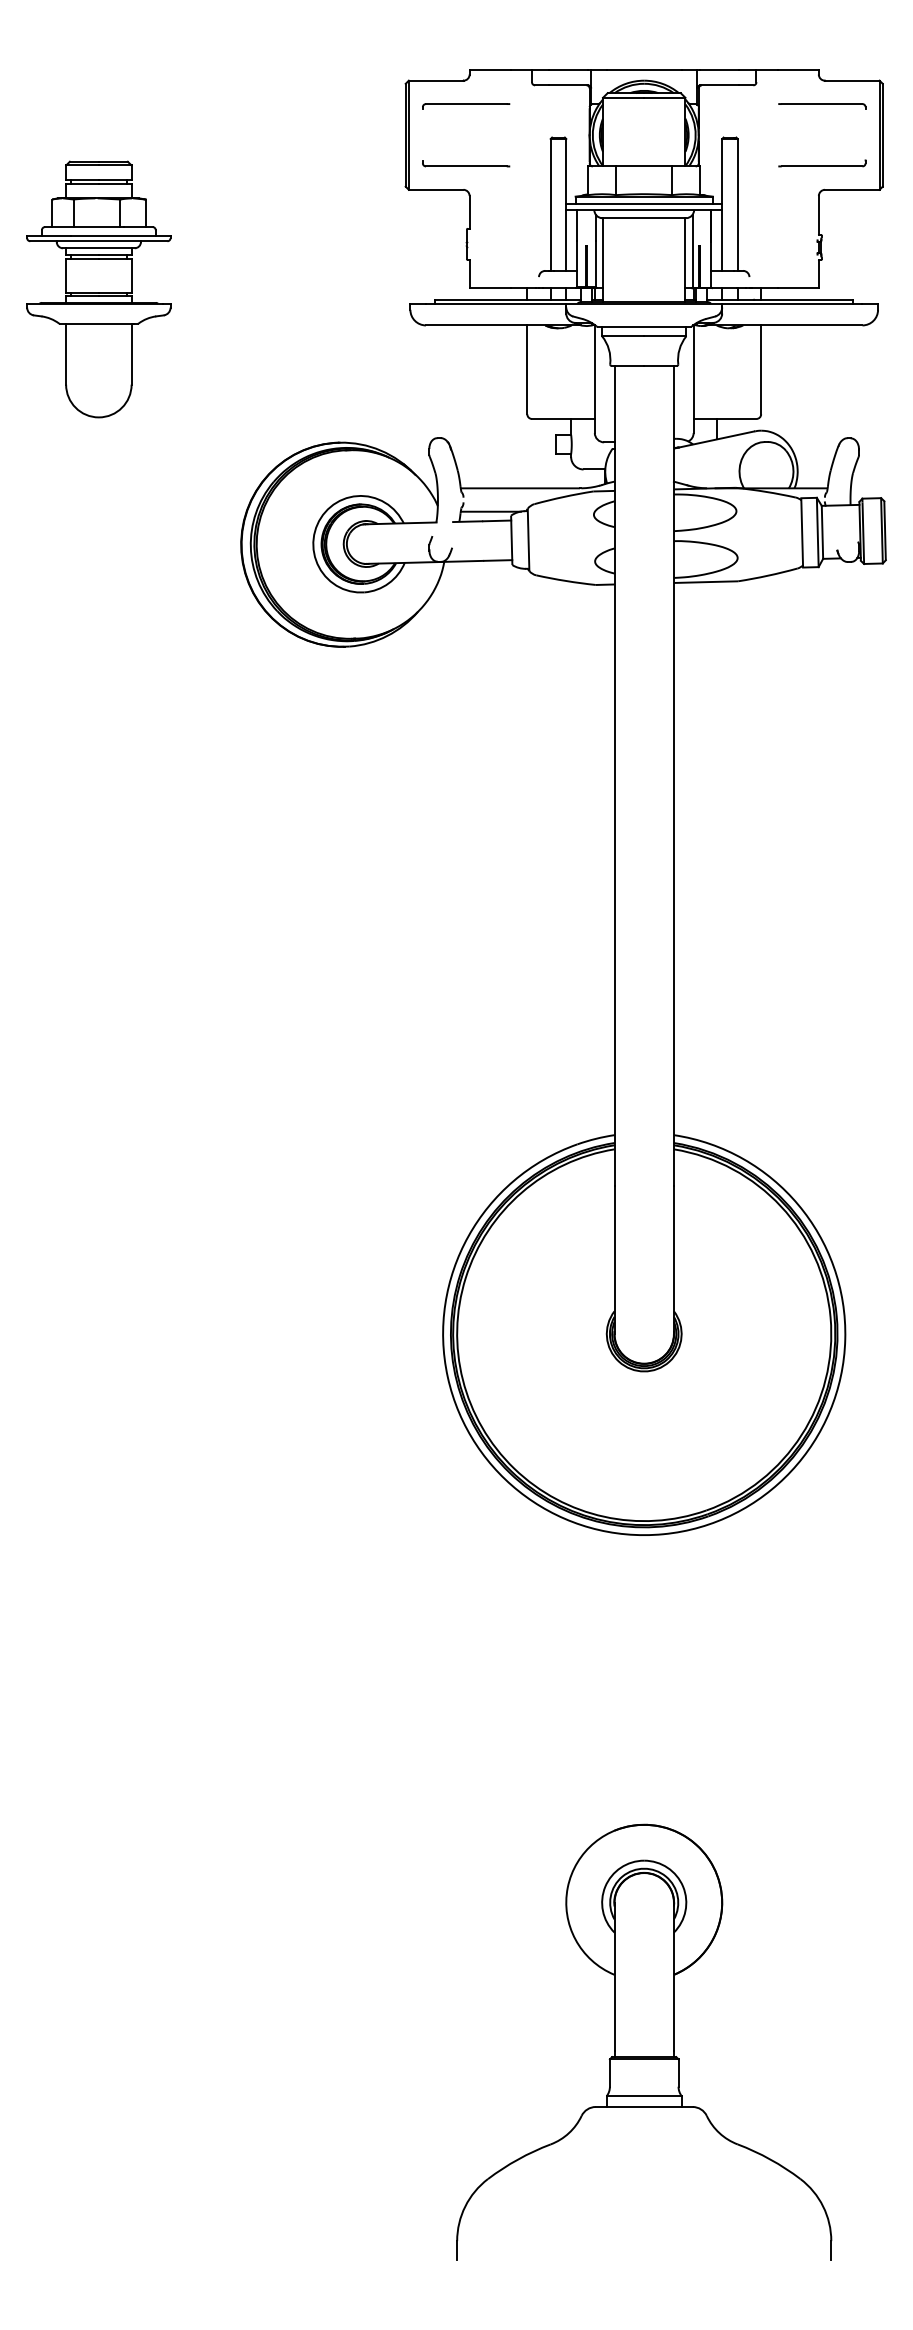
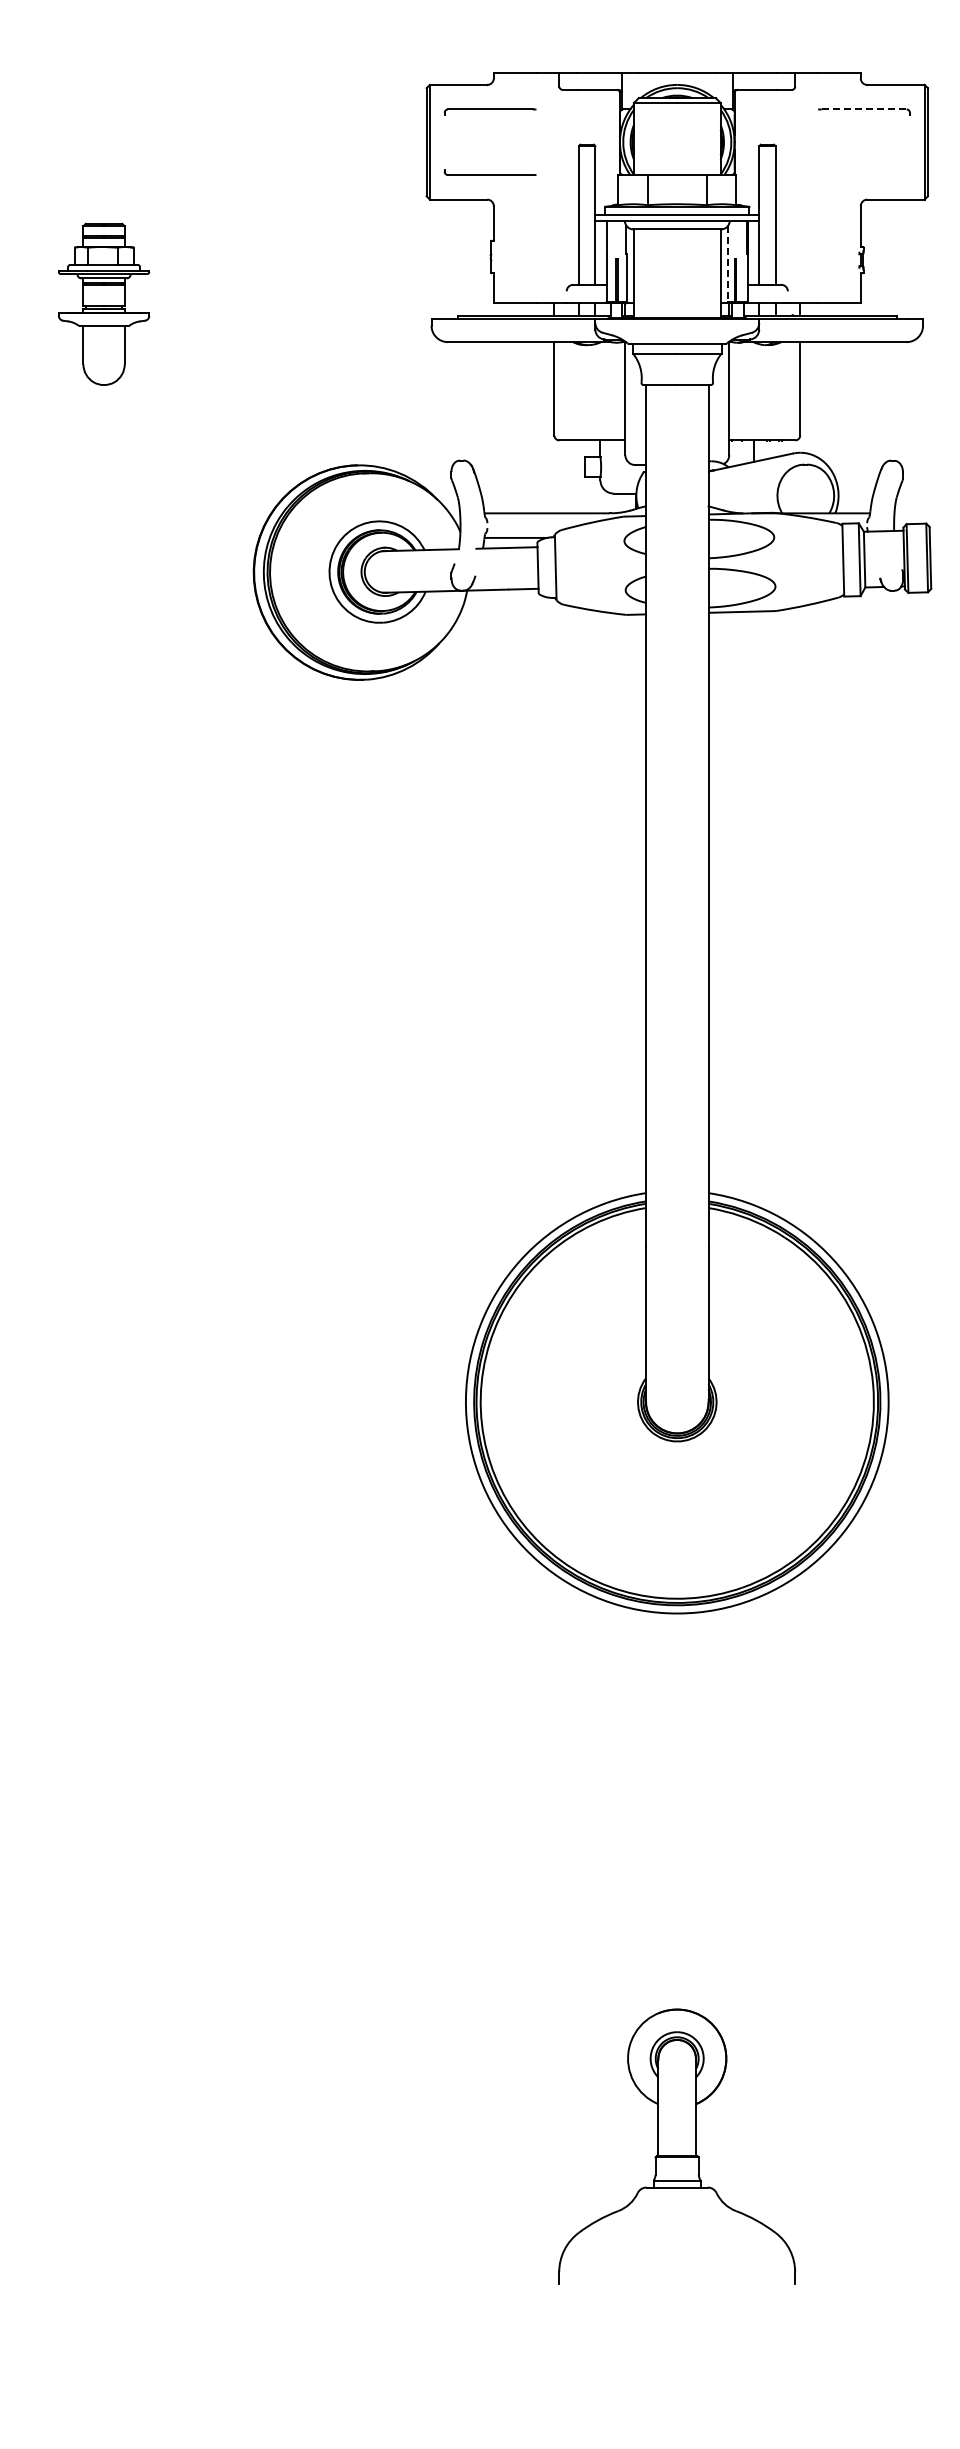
line: (822, 104) -> (864, 109), solid -> dashed
part: (822, 163) -> (864, 171), removed
line: (692, 251) -> (728, 264), solid -> dashed
part: (98, 289) -> (103, 304), size x0.6
part: (643, 2042) -> (676, 2146), size x0.6

